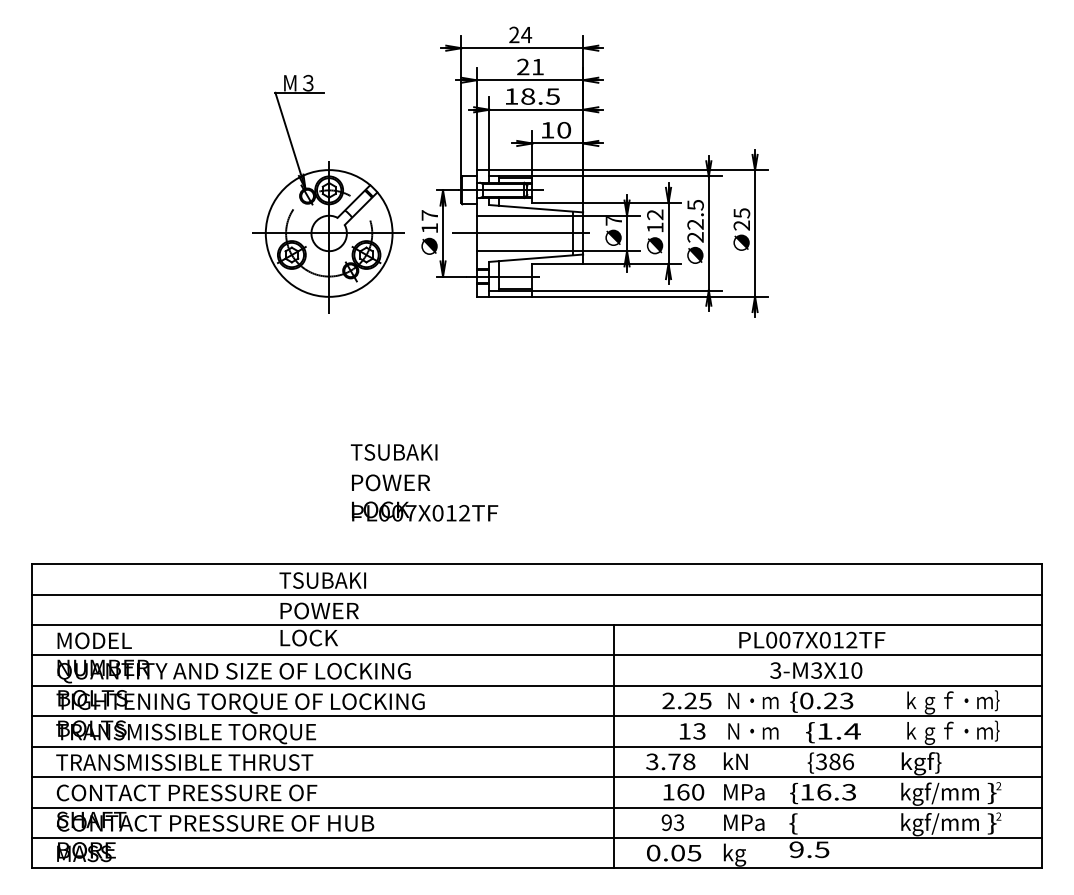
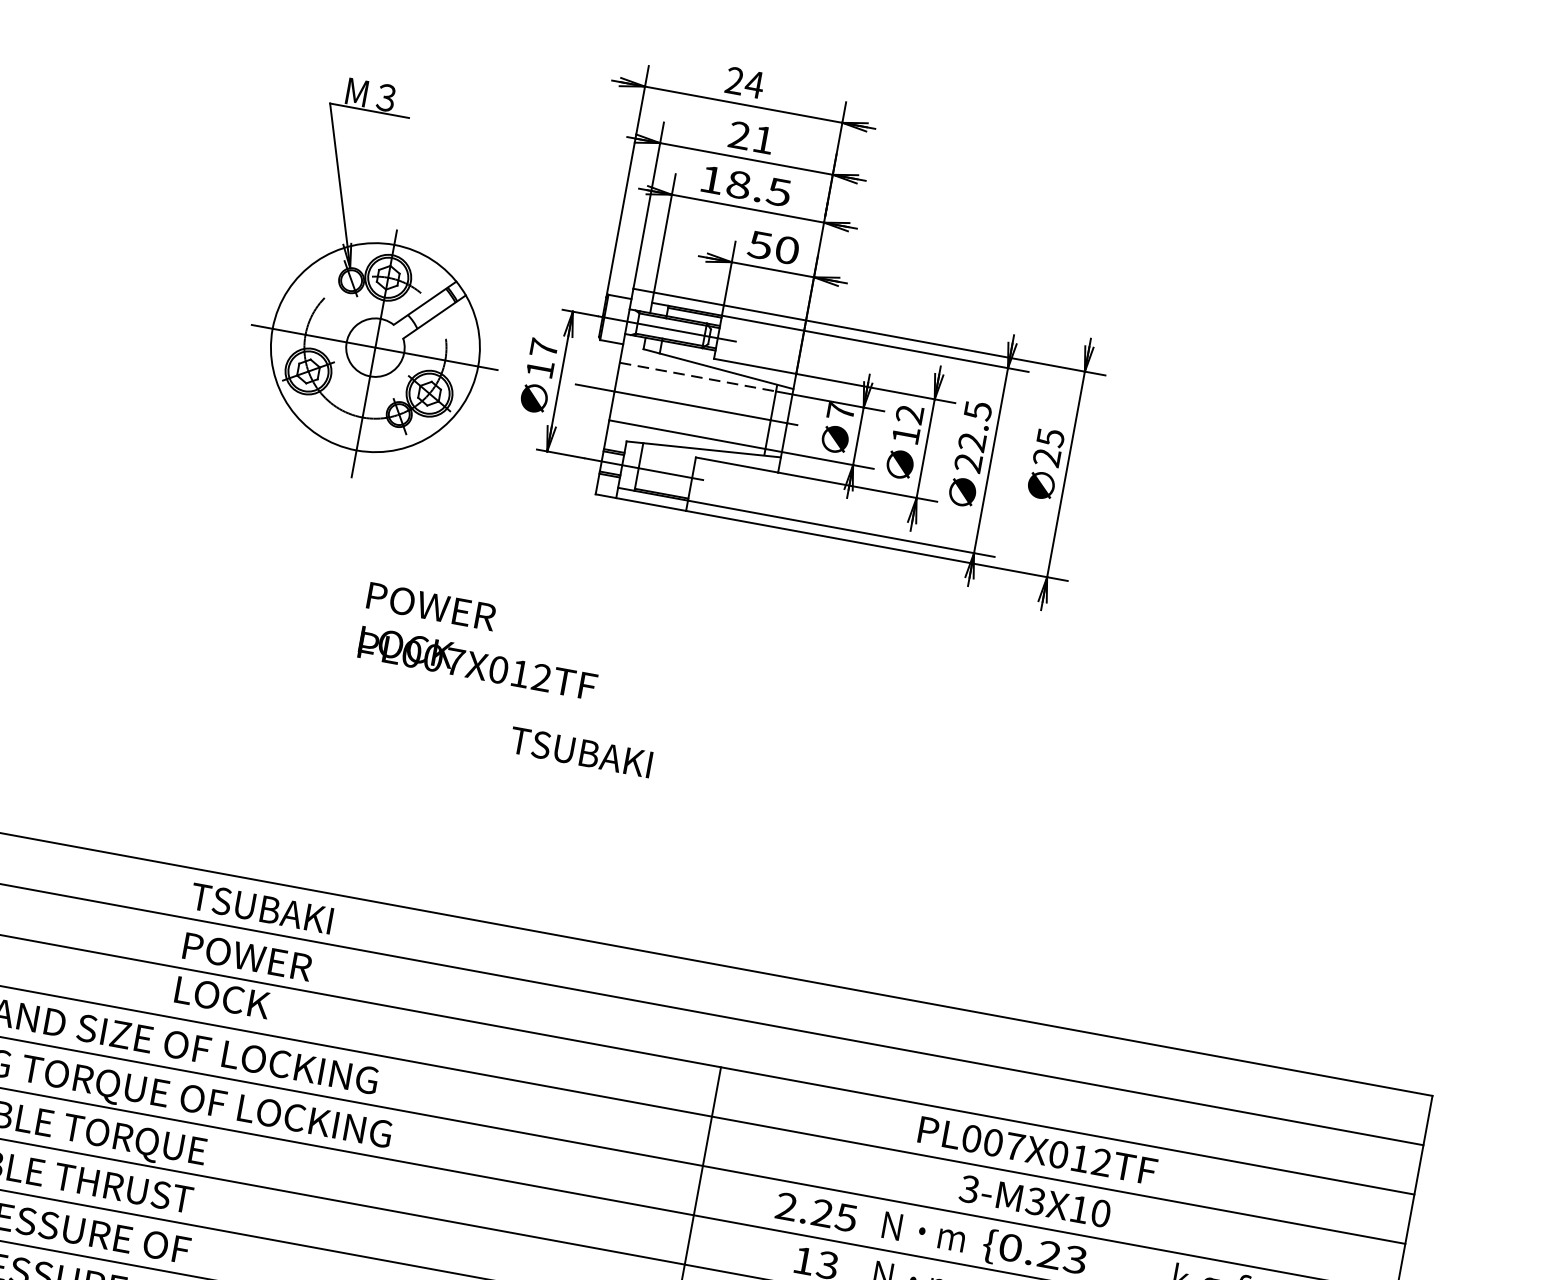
text: (547, 130) -> (760, 245), 10 -> 50
line: (525, 215) -> (699, 376), solid -> dashed
text: (393, 452) -> (579, 752), moved
text: (425, 497) -> (483, 640), moved

